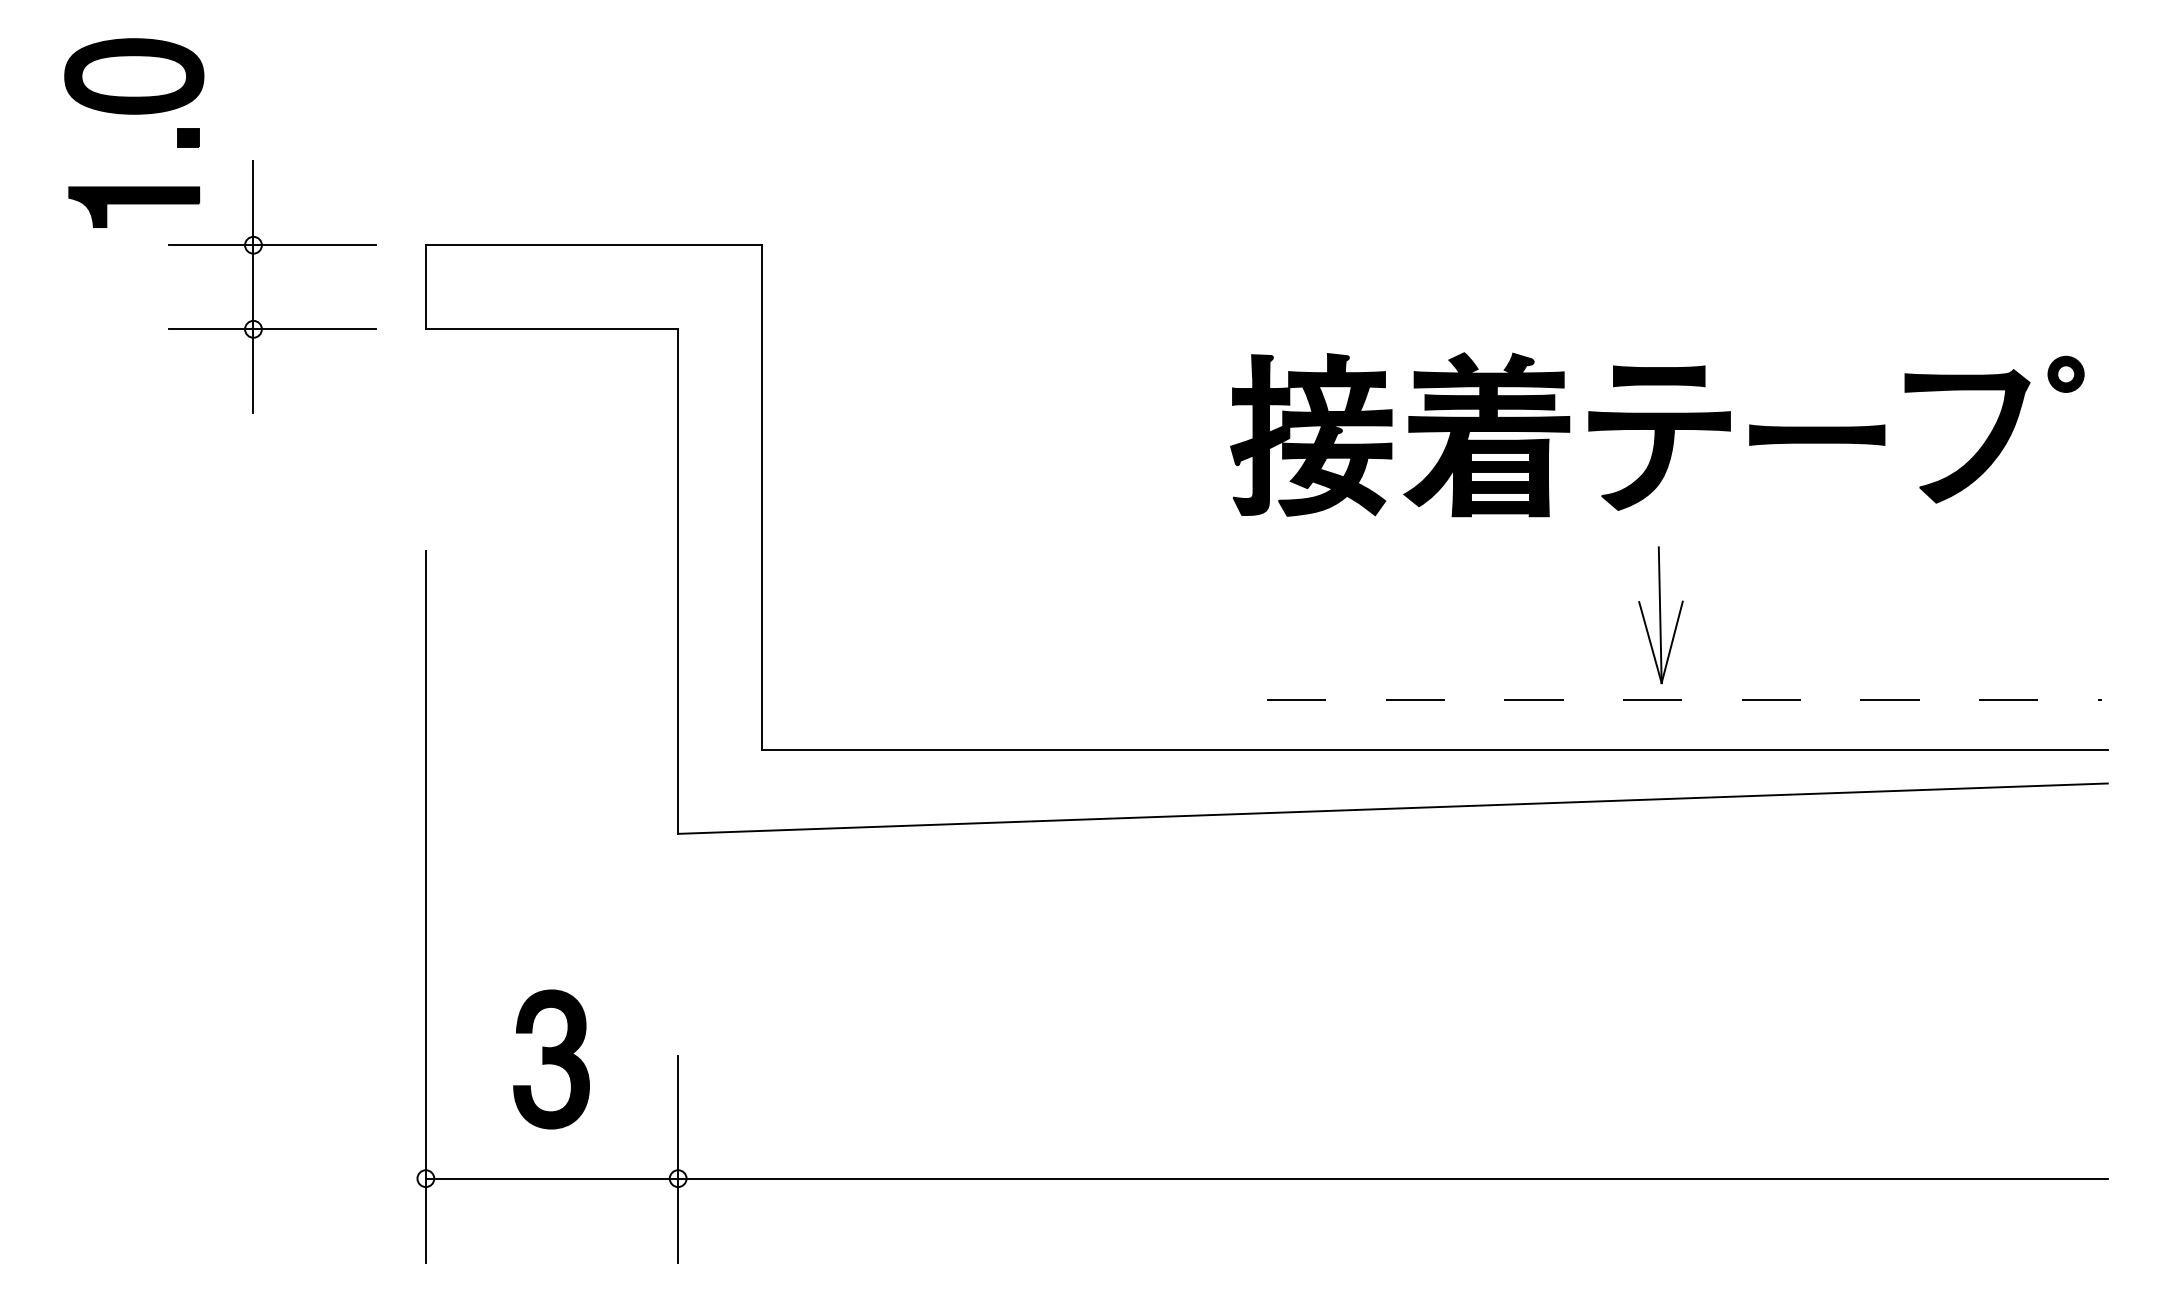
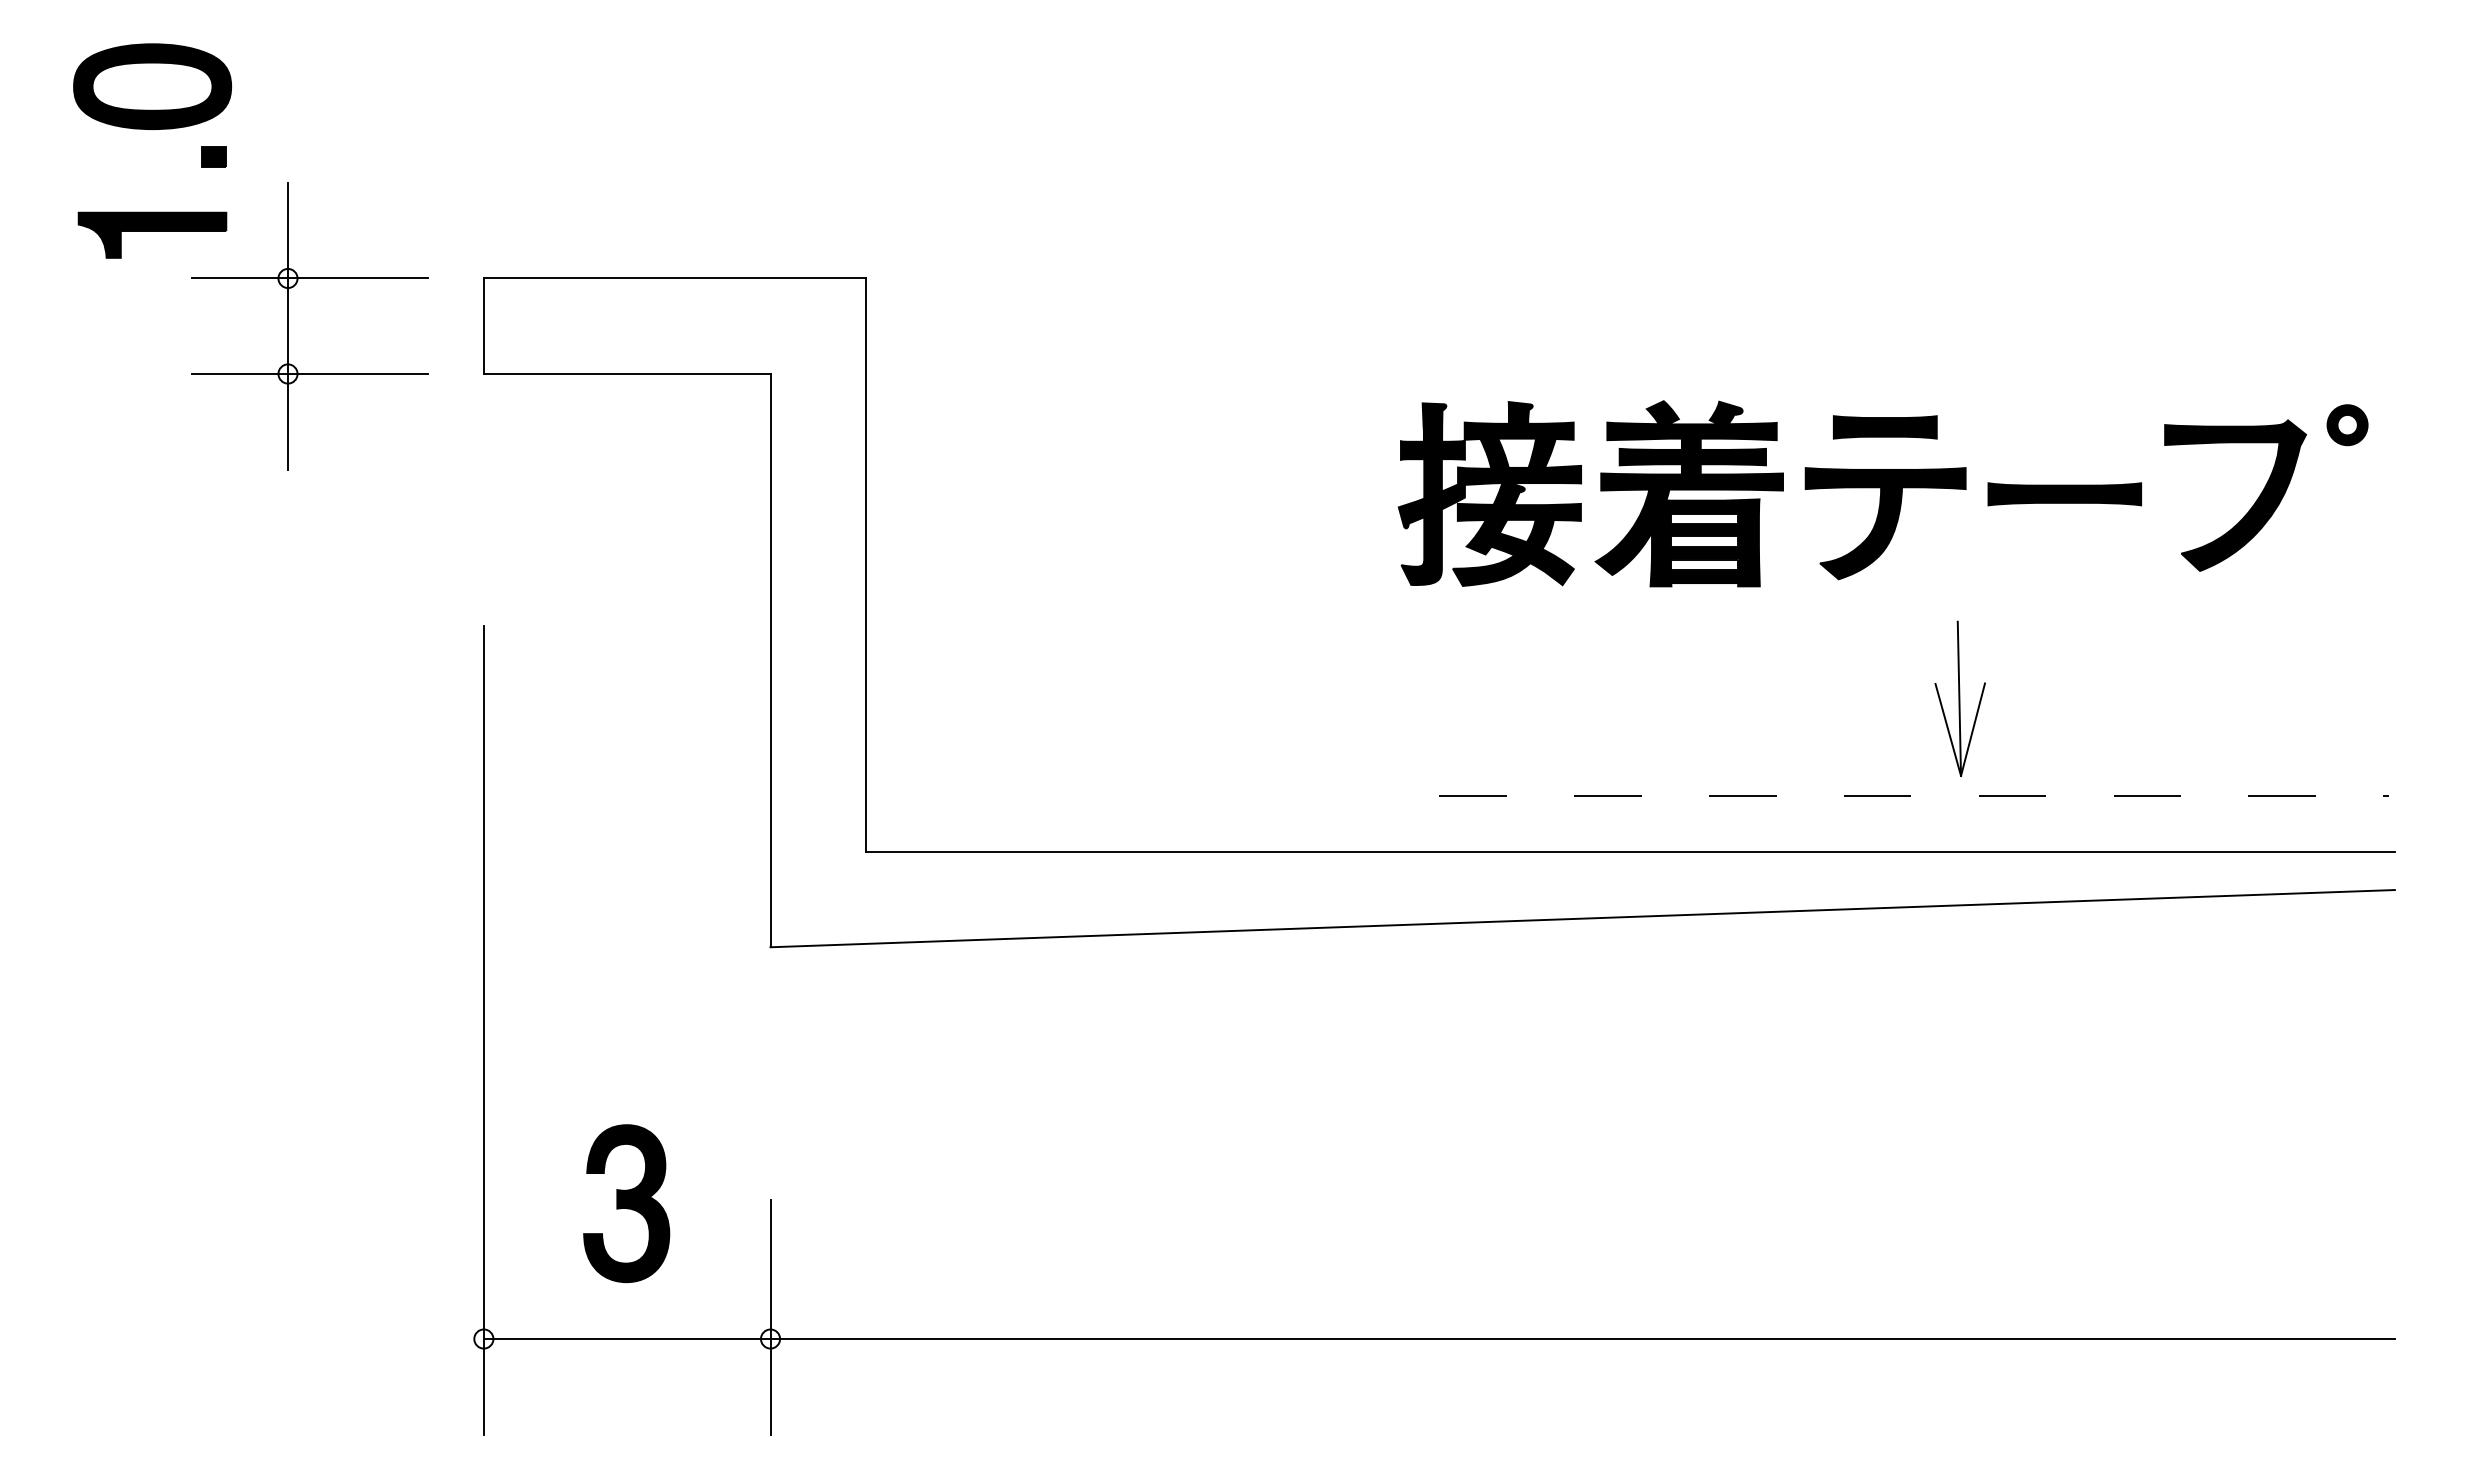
part: (1660, 614) -> (1959, 698), moved

